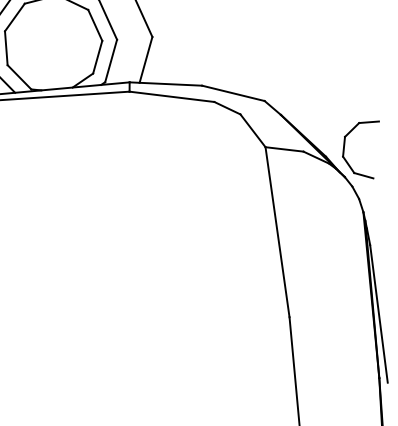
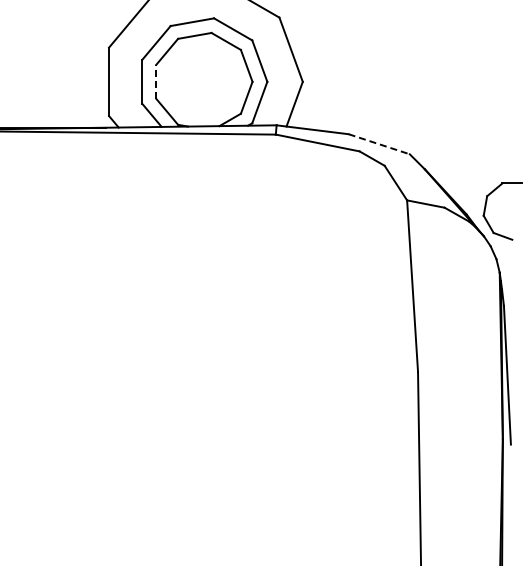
line: (6, 47) -> (156, 81), solid -> dashed
line: (233, 93) -> (379, 144), solid -> dashed

